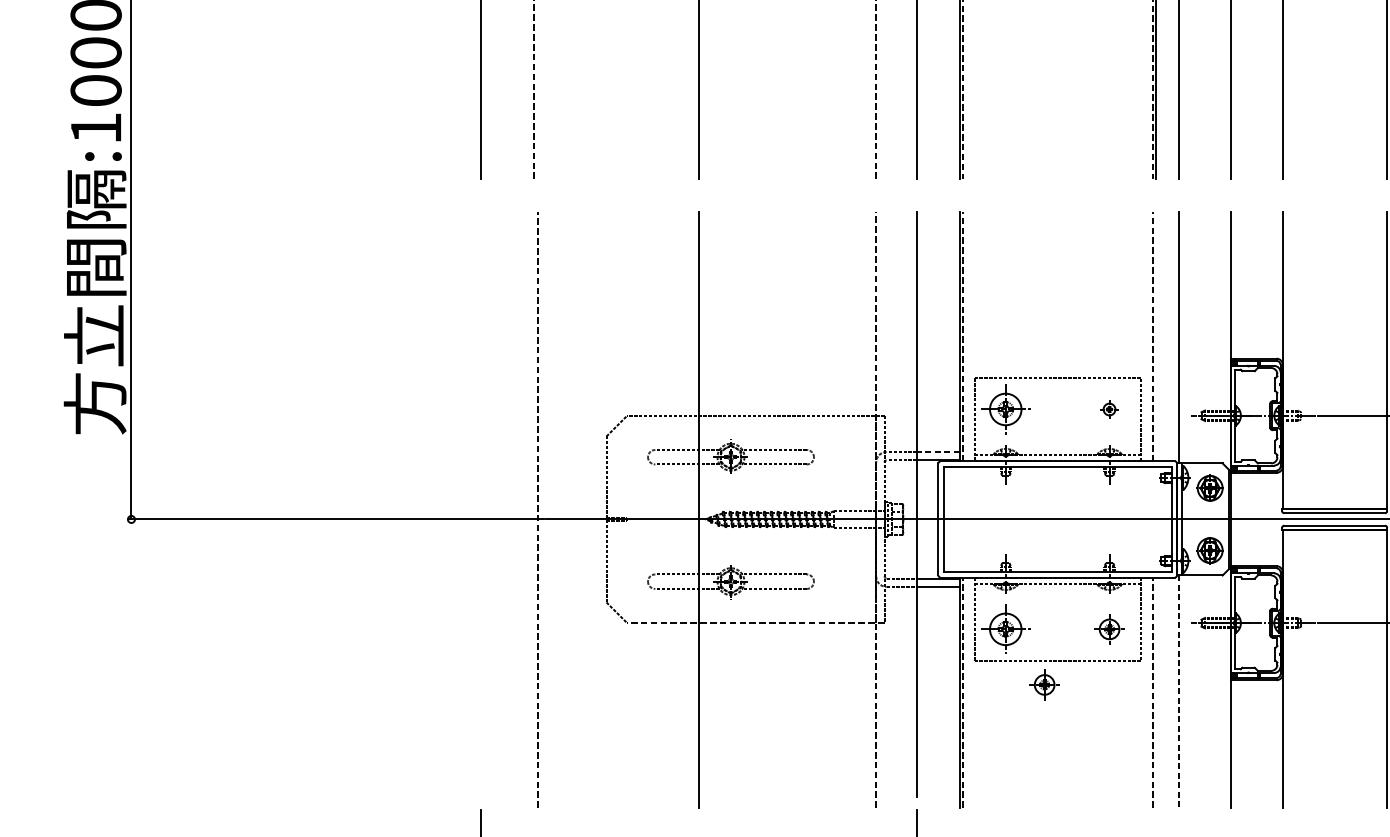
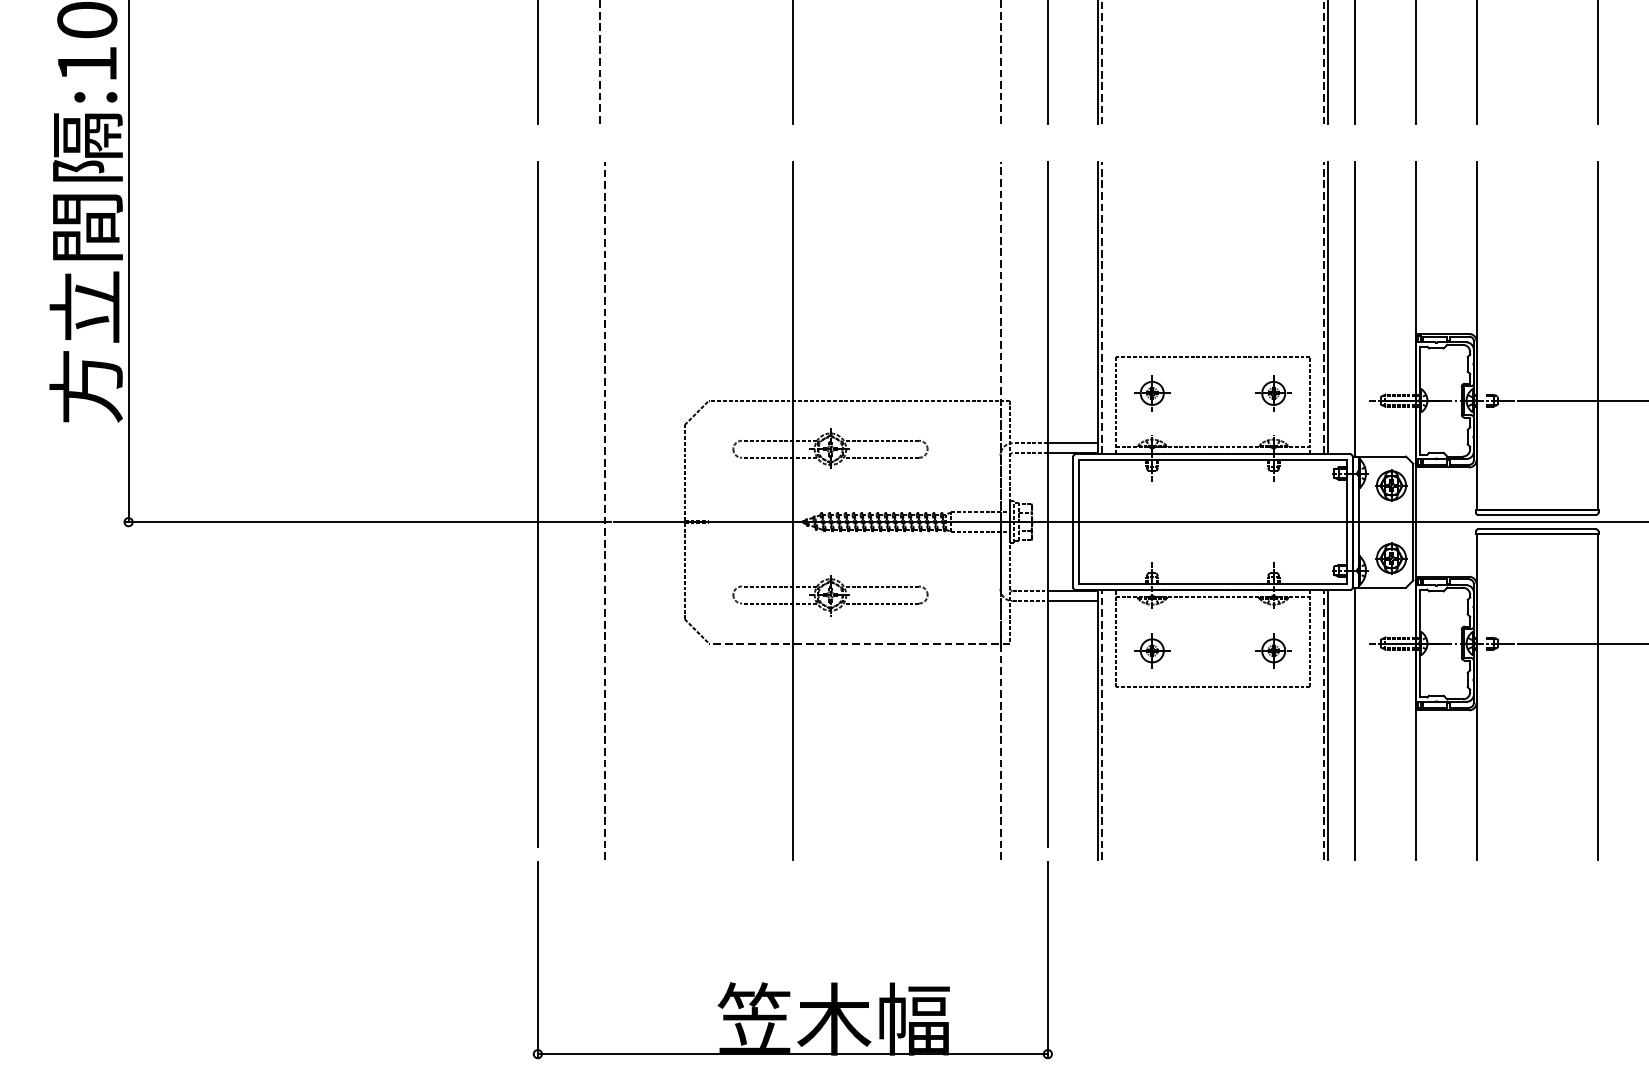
line: (1155, 336) -> (1327, 308), added
part: (1006, 409) -> (1152, 393), size x0.62
part: (1109, 409) -> (1273, 393), size x1.67
line: (937, 452) -> (1072, 443), dashed -> solid
line: (480, 504) -> (537, 504), added
part: (1006, 629) -> (1152, 650), size x0.62
part: (1044, 684) -> (1197, 715), removed
line: (1155, 692) -> (1327, 724), added
line: (1179, 692) -> (1355, 724), dashed -> solid

